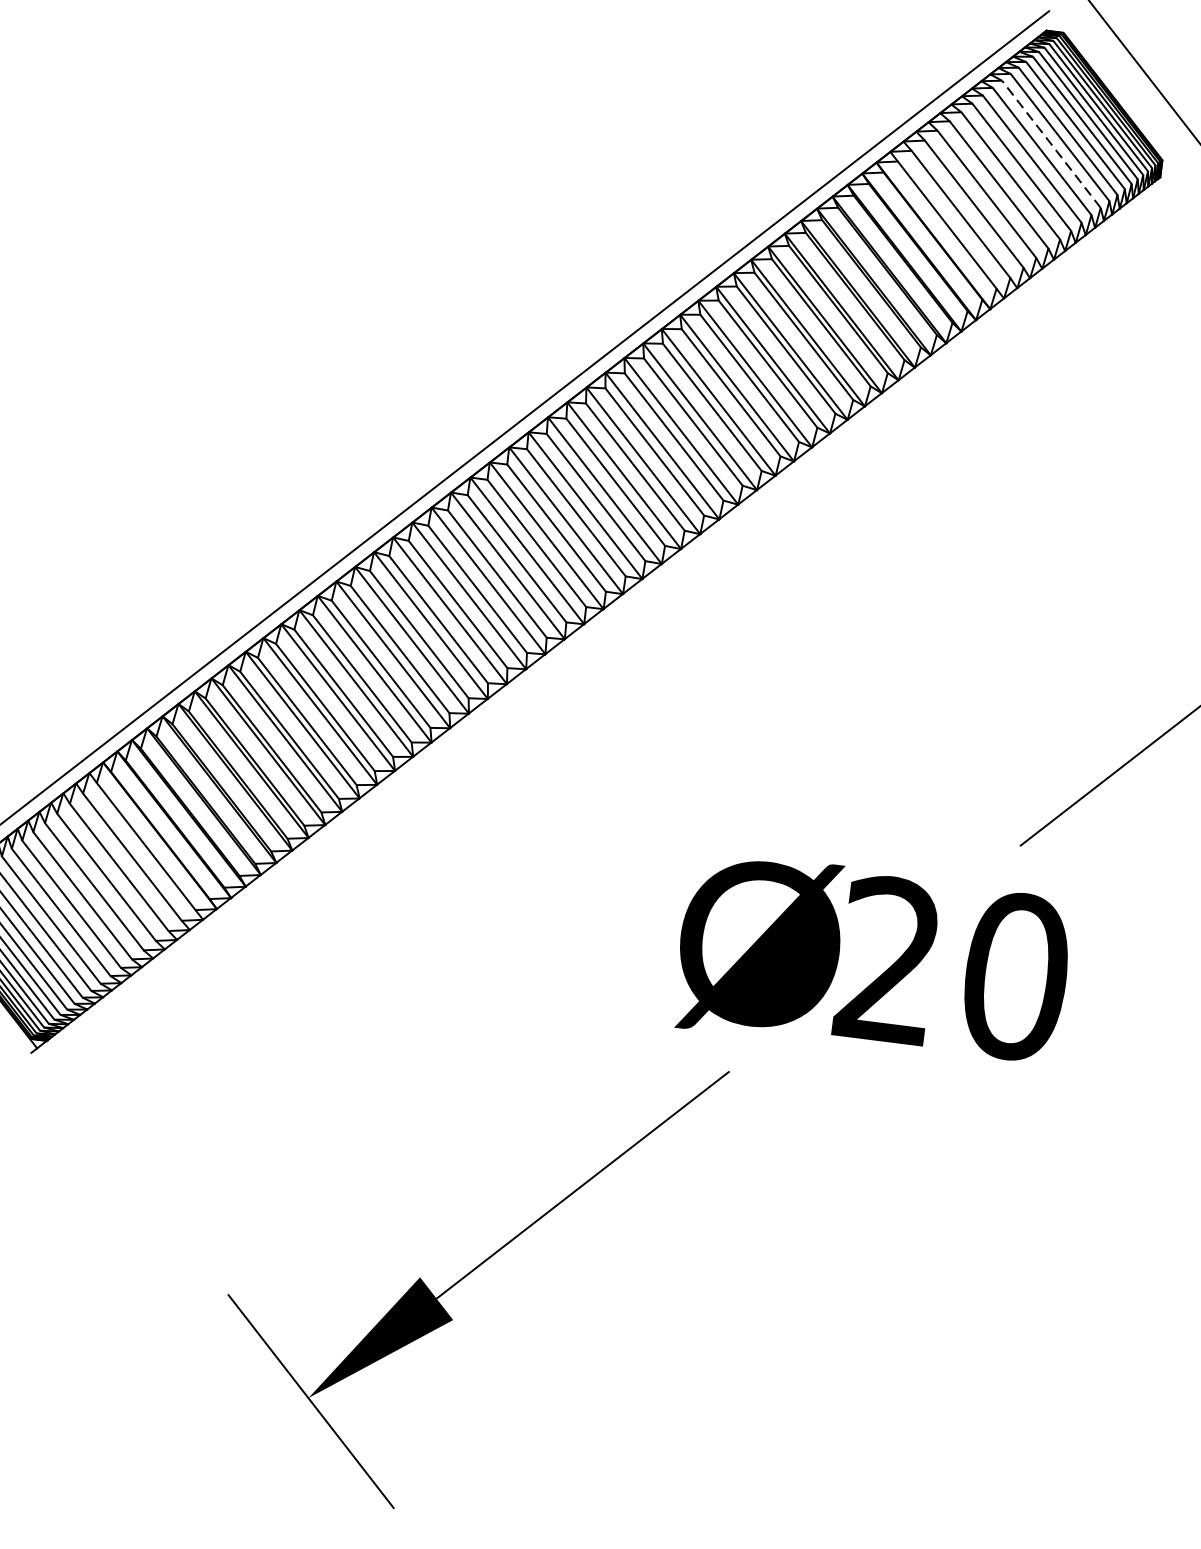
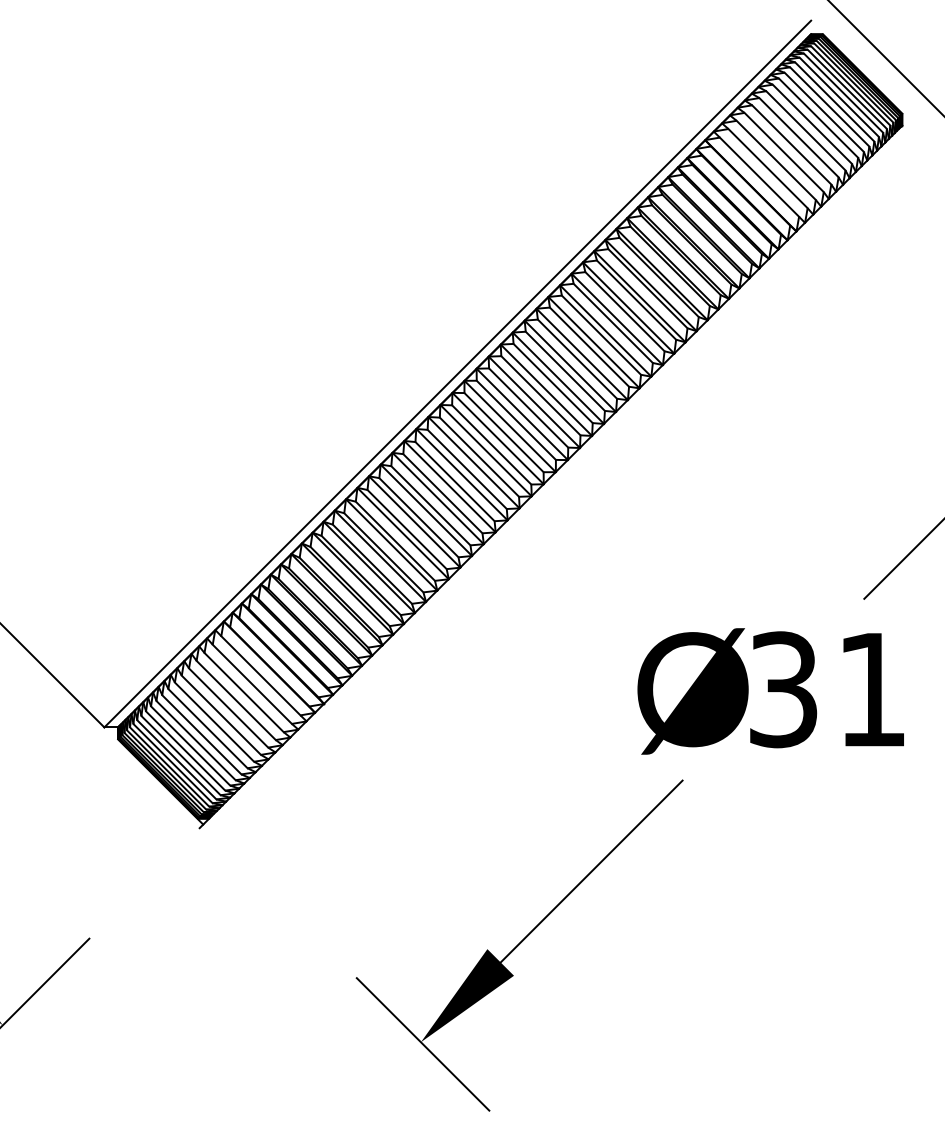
line: (1051, 144) -> (824, 112), dashed -> solid
text: (953, 968) -> (828, 689), 20 -> 31

